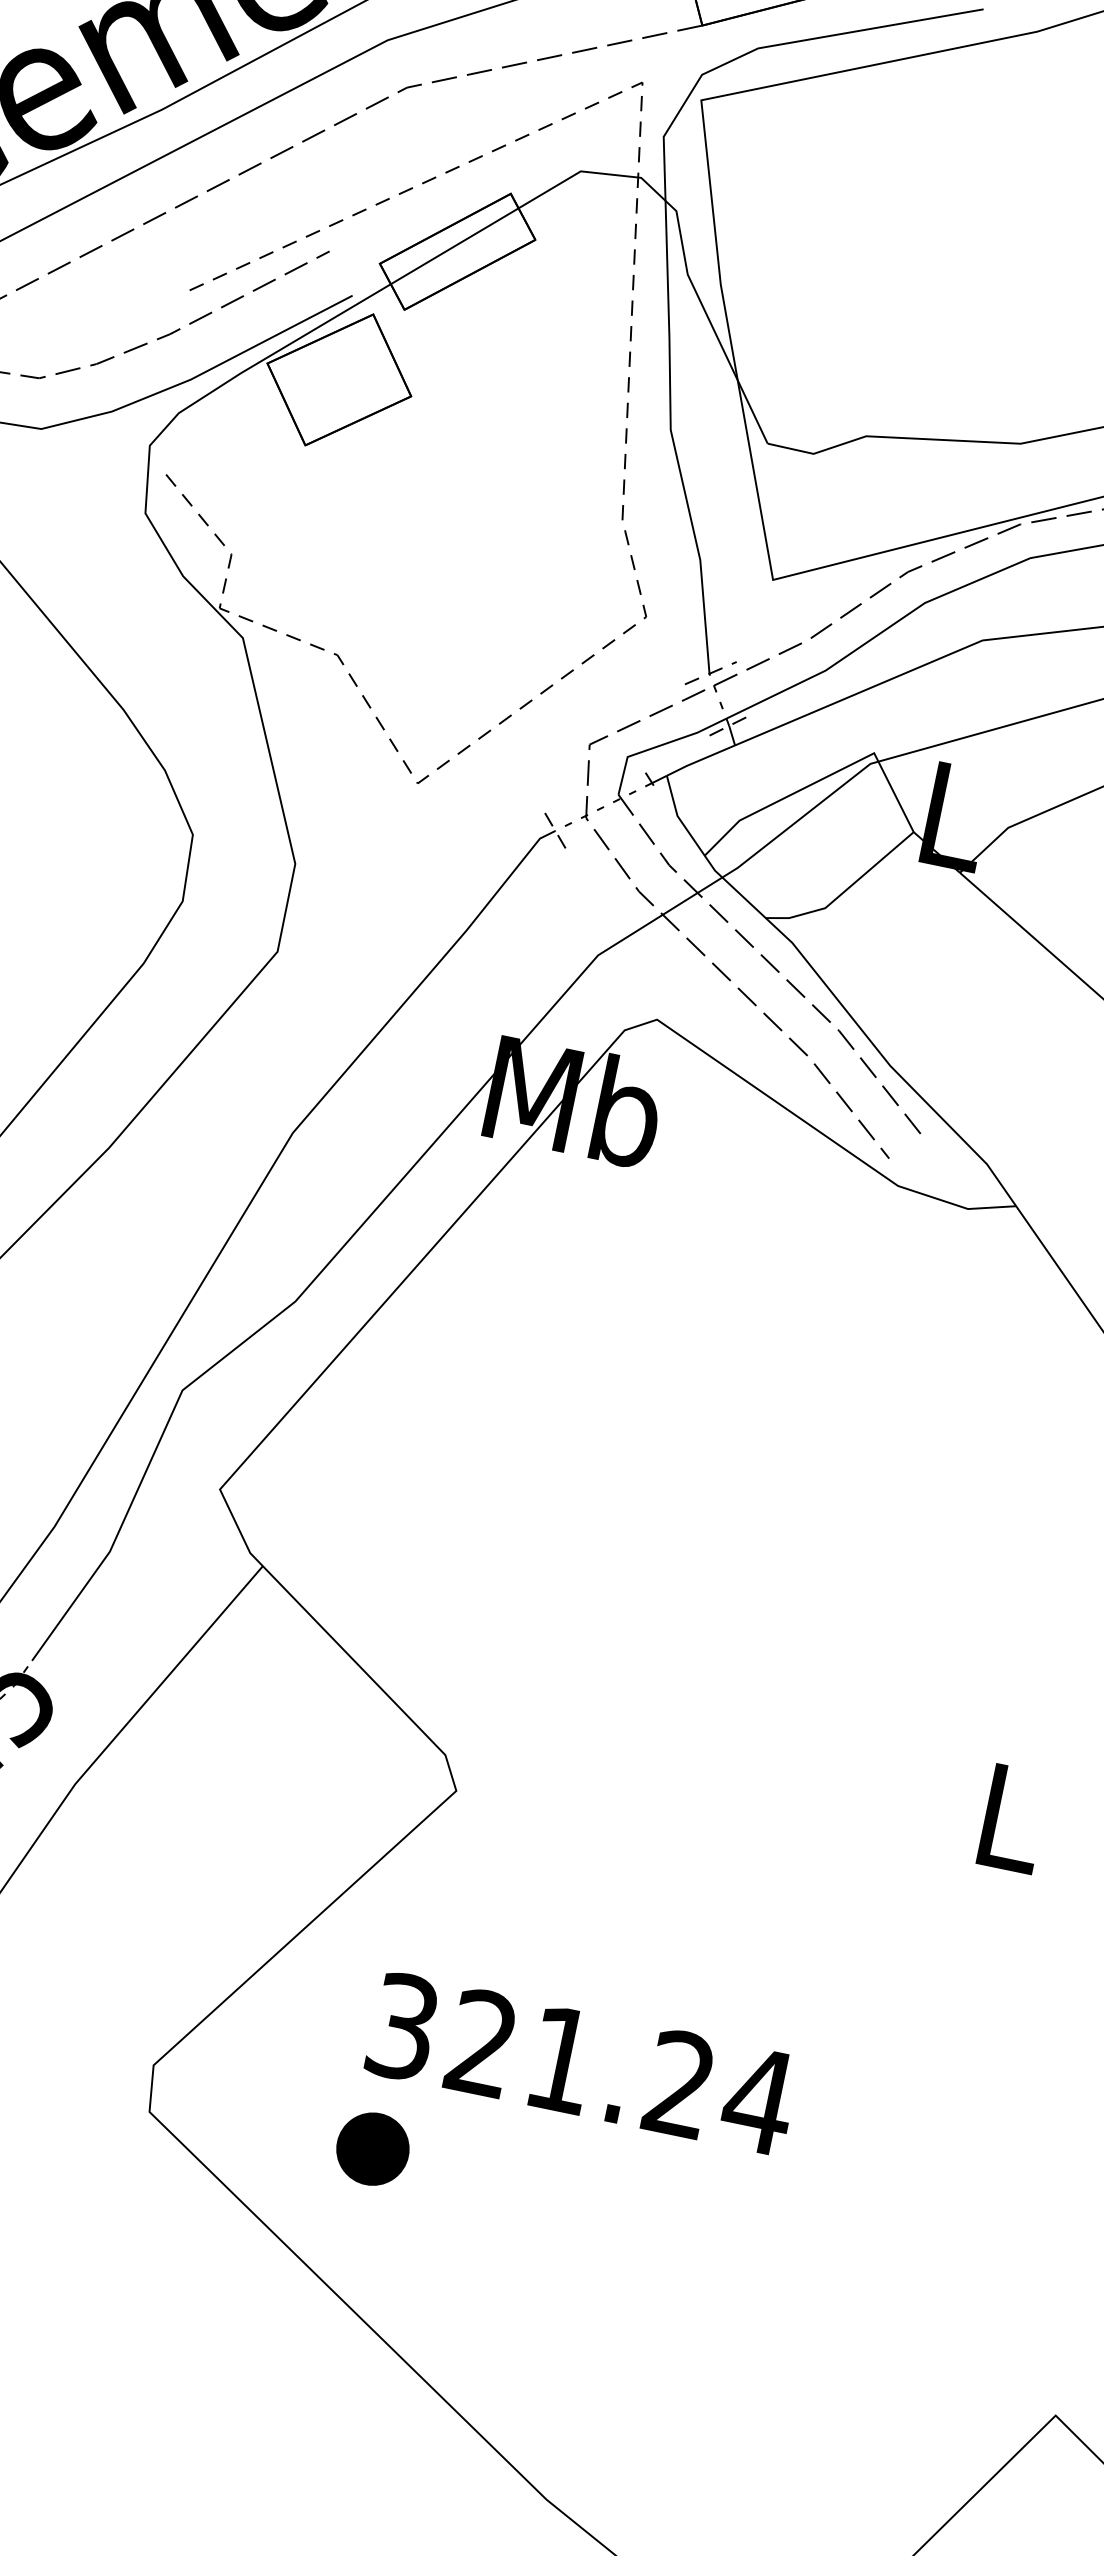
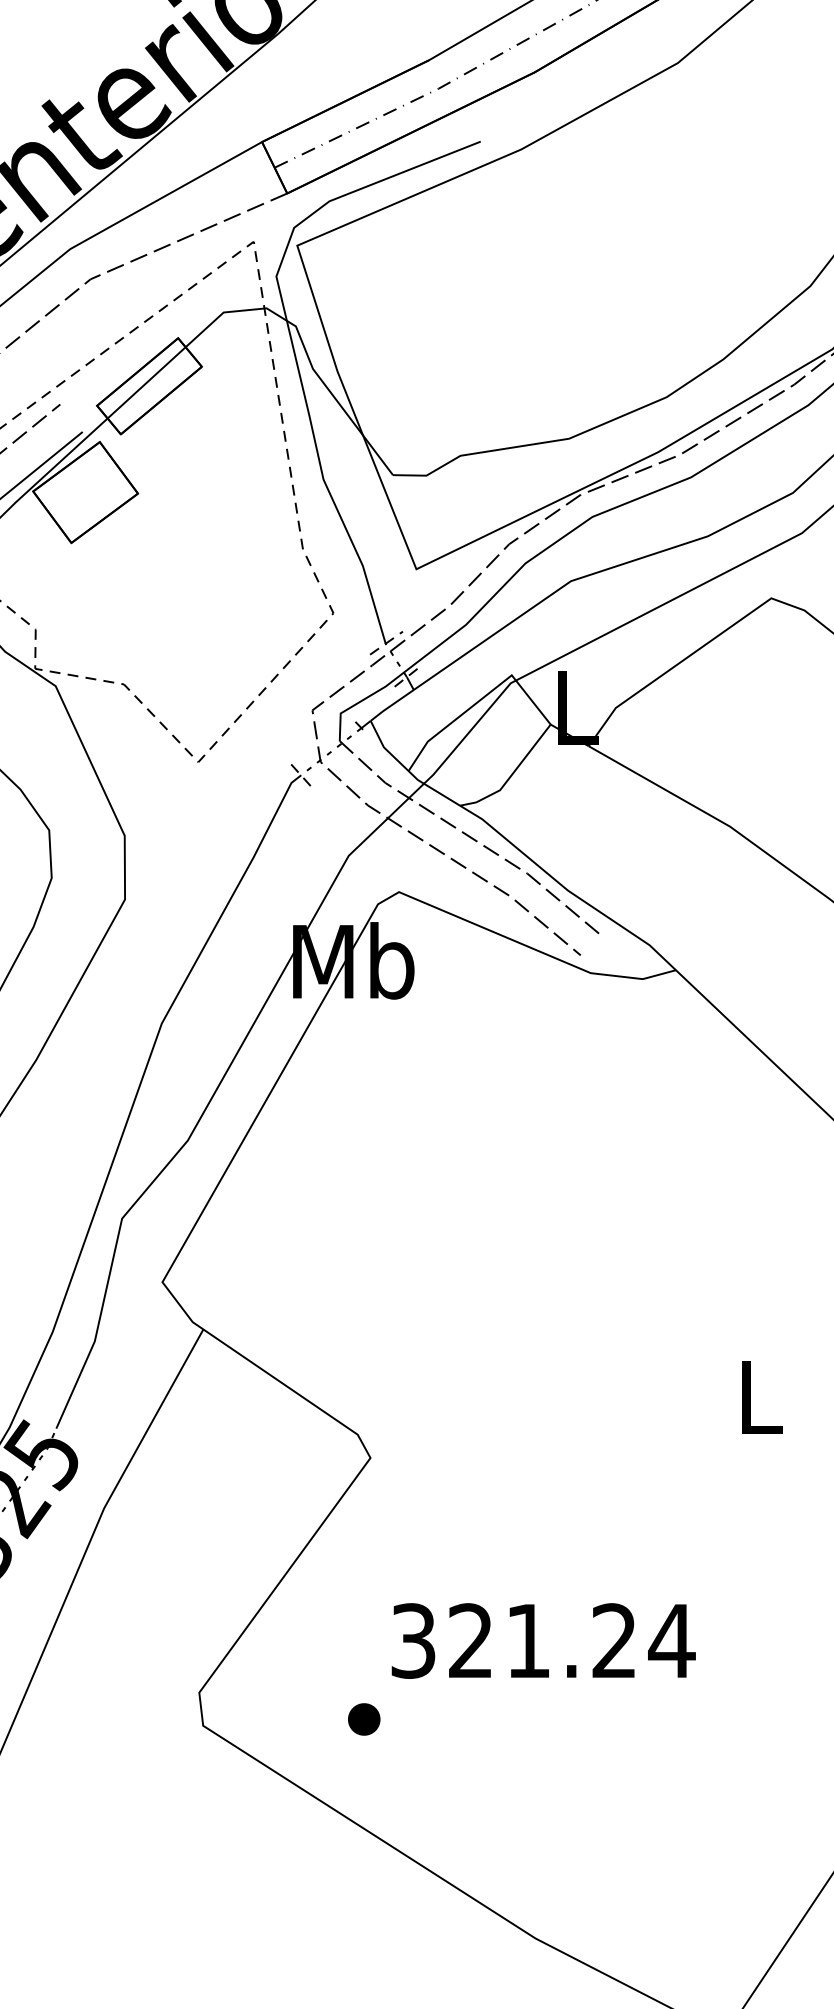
text: (582, 2063) -> (543, 1640), moved
part: (373, 2149) -> (364, 1719), size x0.62

